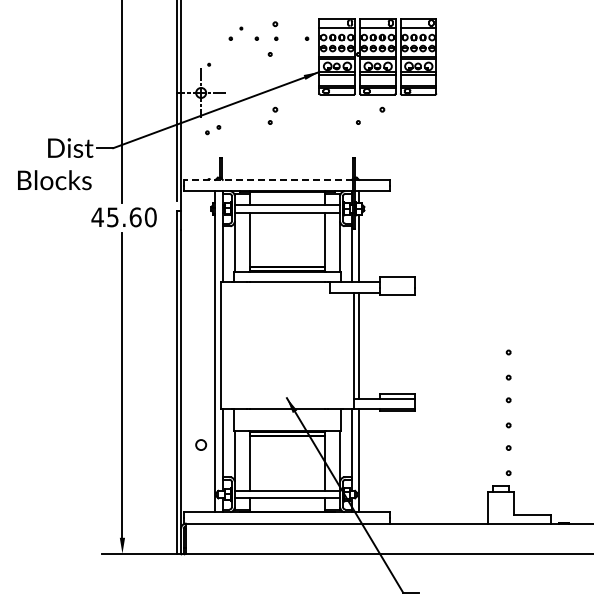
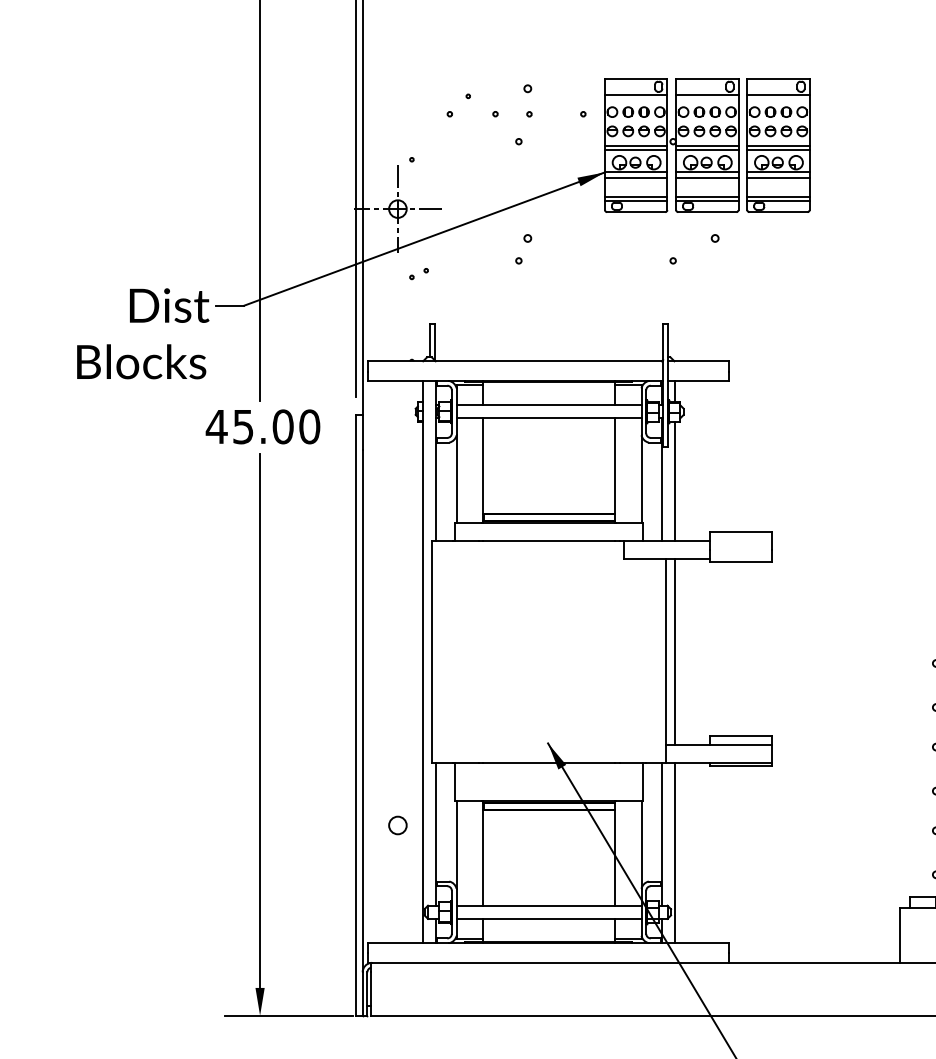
part: (213, 129) -> (419, 273), size x0.71
line: (267, 179) -> (514, 360), dashed -> solid
text: (135, 217) -> (282, 427), 45.60 -> 45.00

